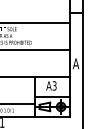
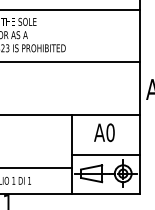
text: (54, 85) -> (110, 131), A3 -> A0

